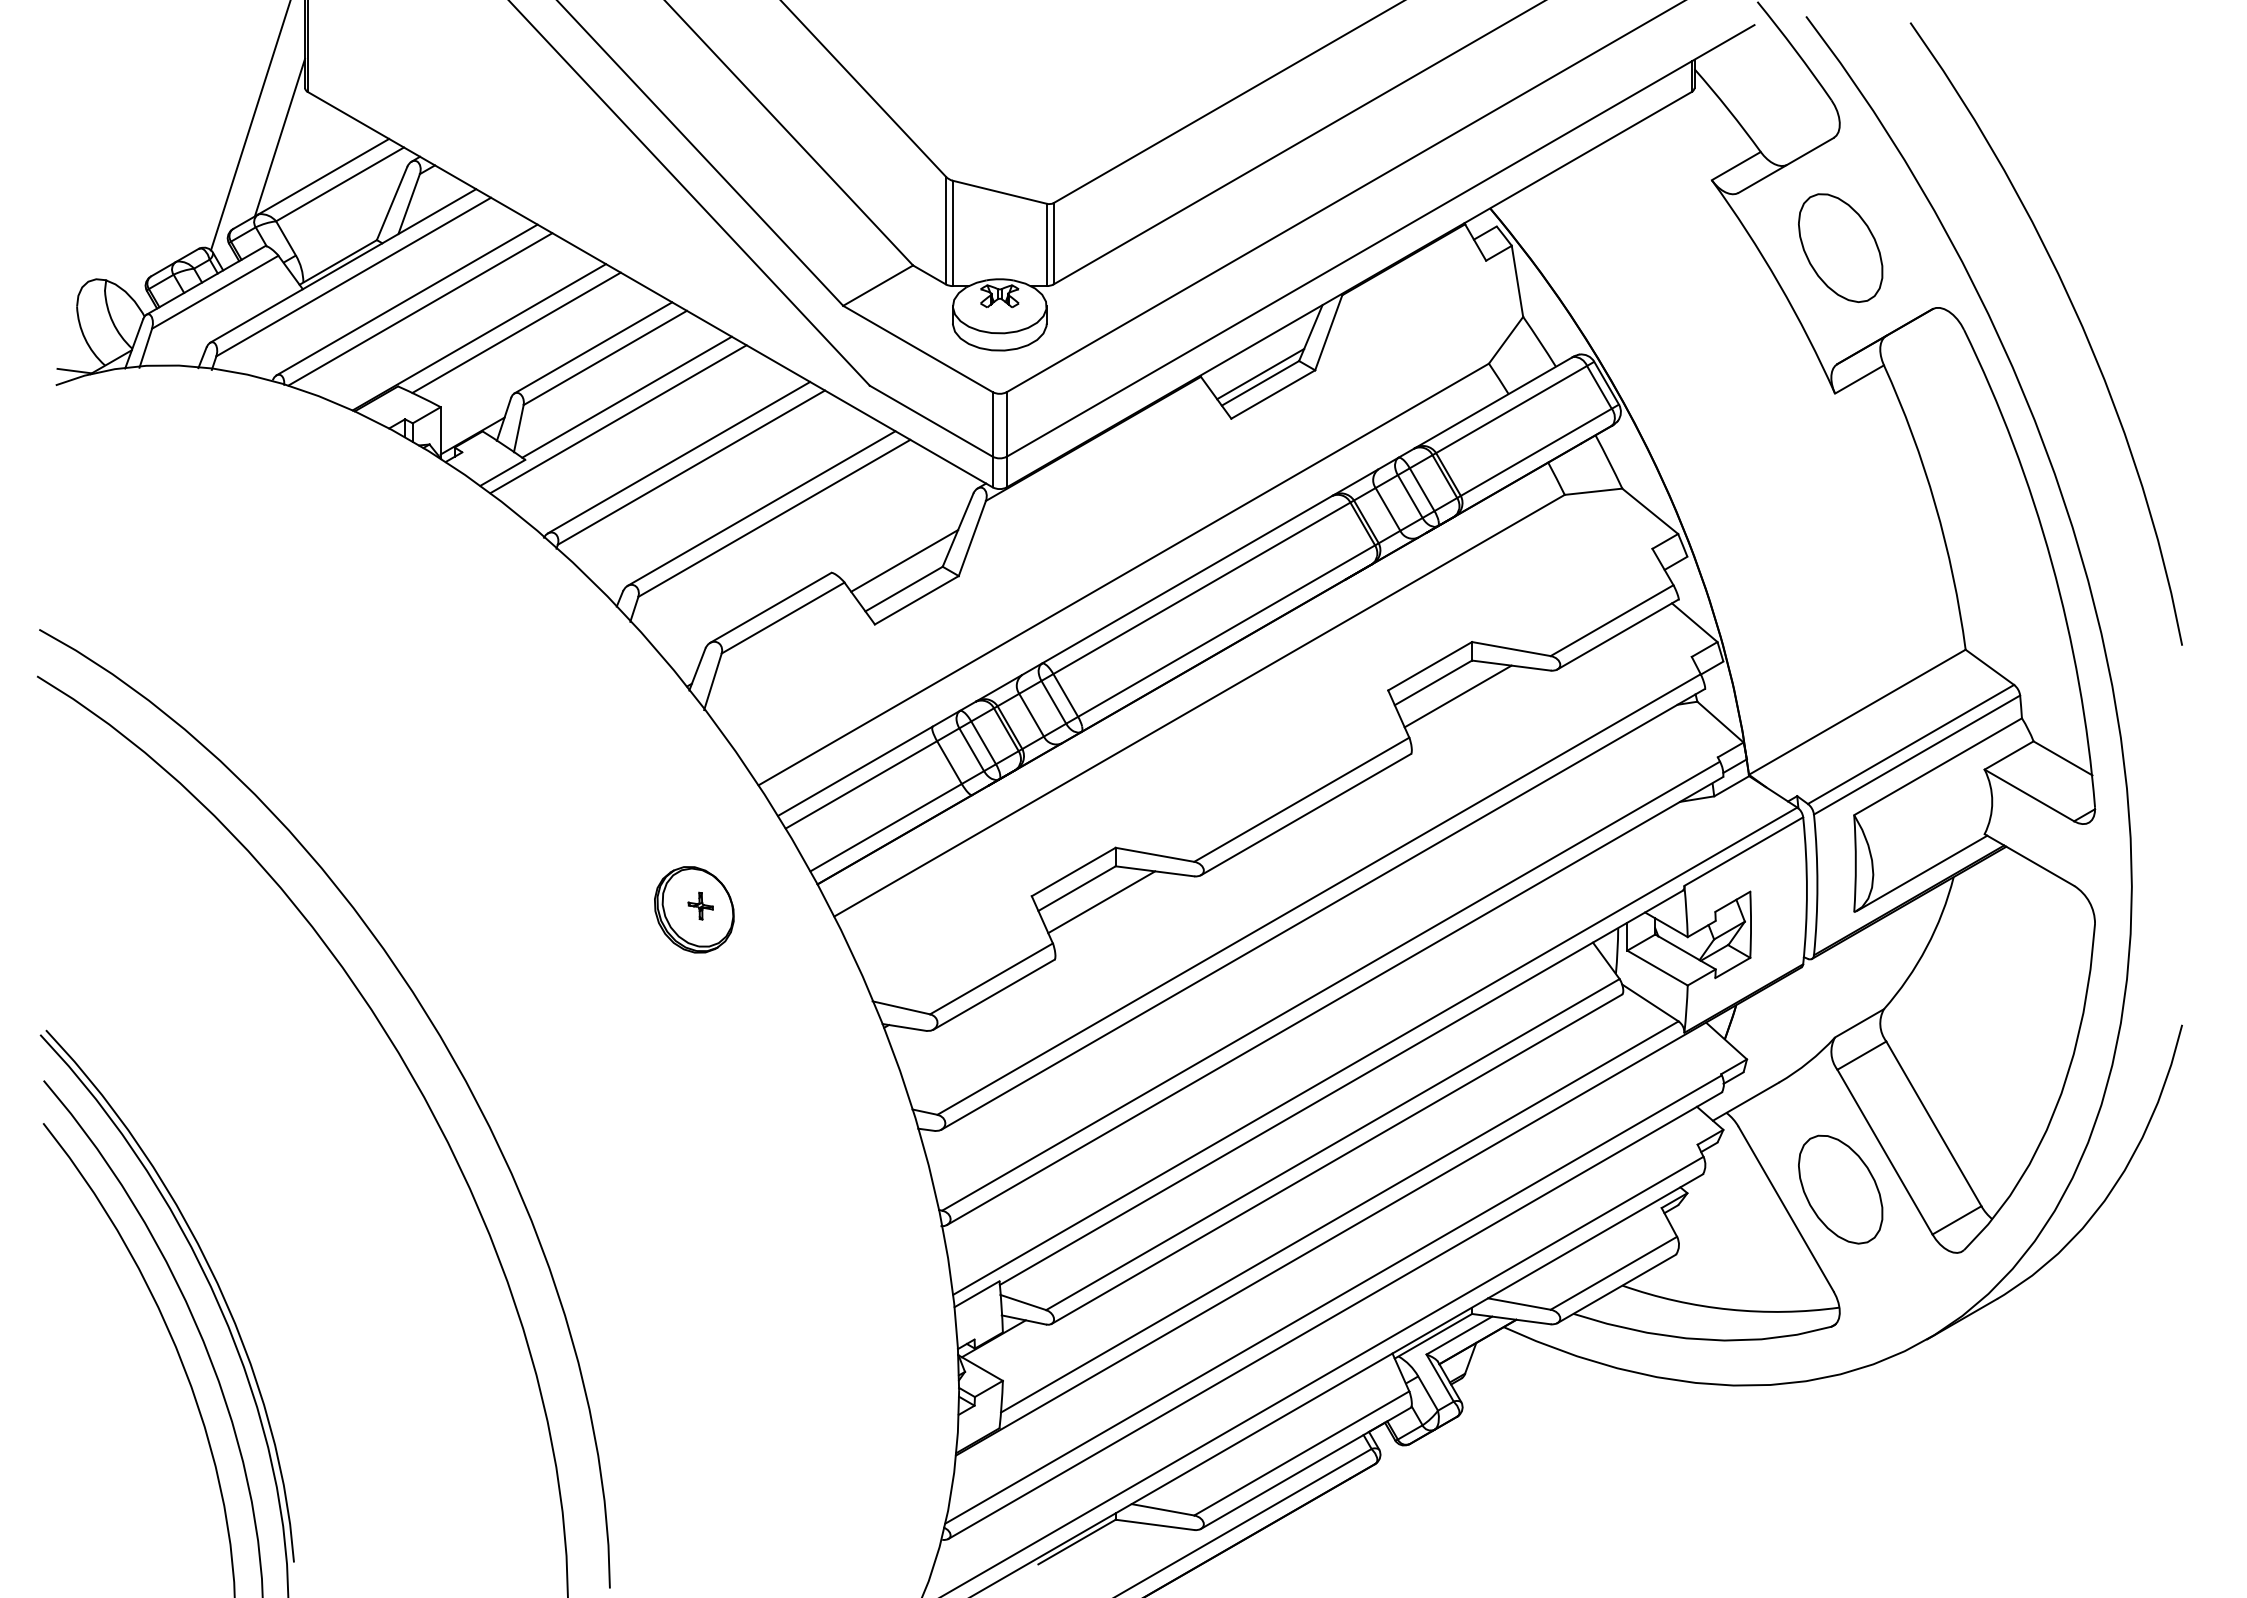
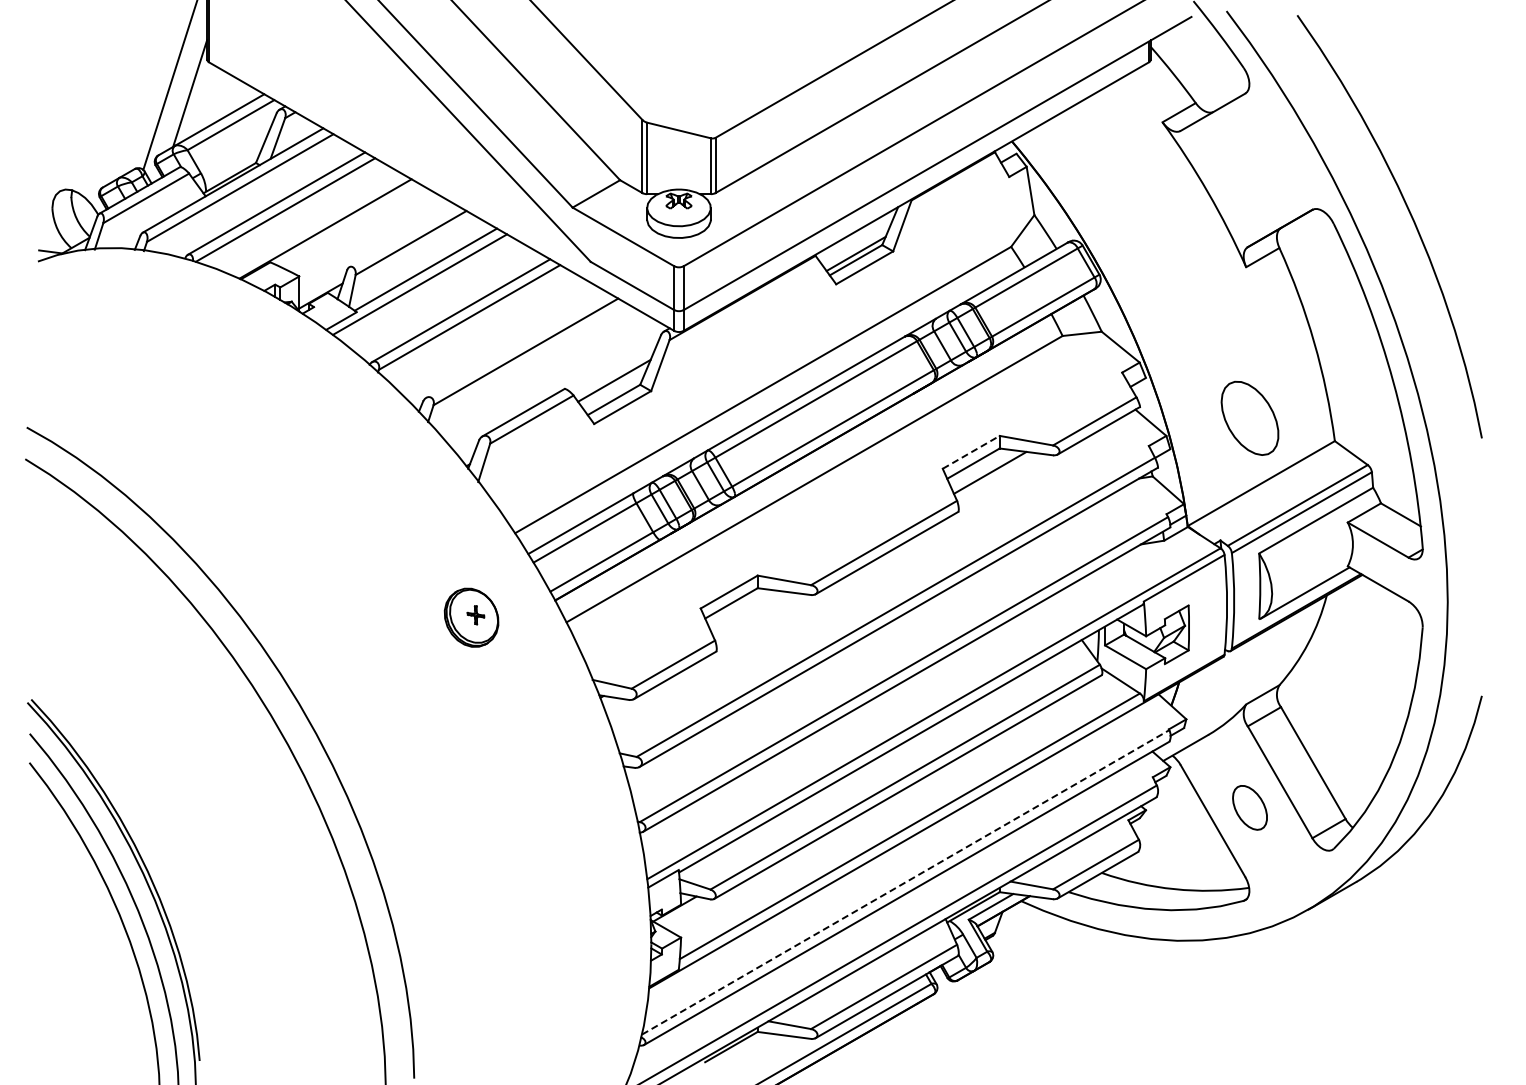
part: (1839, 246) -> (1249, 417), moved
line: (516, 332) -> (350, 225), removed
line: (592, 348) -> (402, 236), removed
line: (761, 507) -> (517, 344), removed
line: (1430, 666) -> (971, 452), solid -> dashed
line: (1100, 902) -> (747, 612), removed
part: (1839, 1189) -> (1249, 807), size x0.6
line: (1334, 1299) -> (906, 882), solid -> dashed

